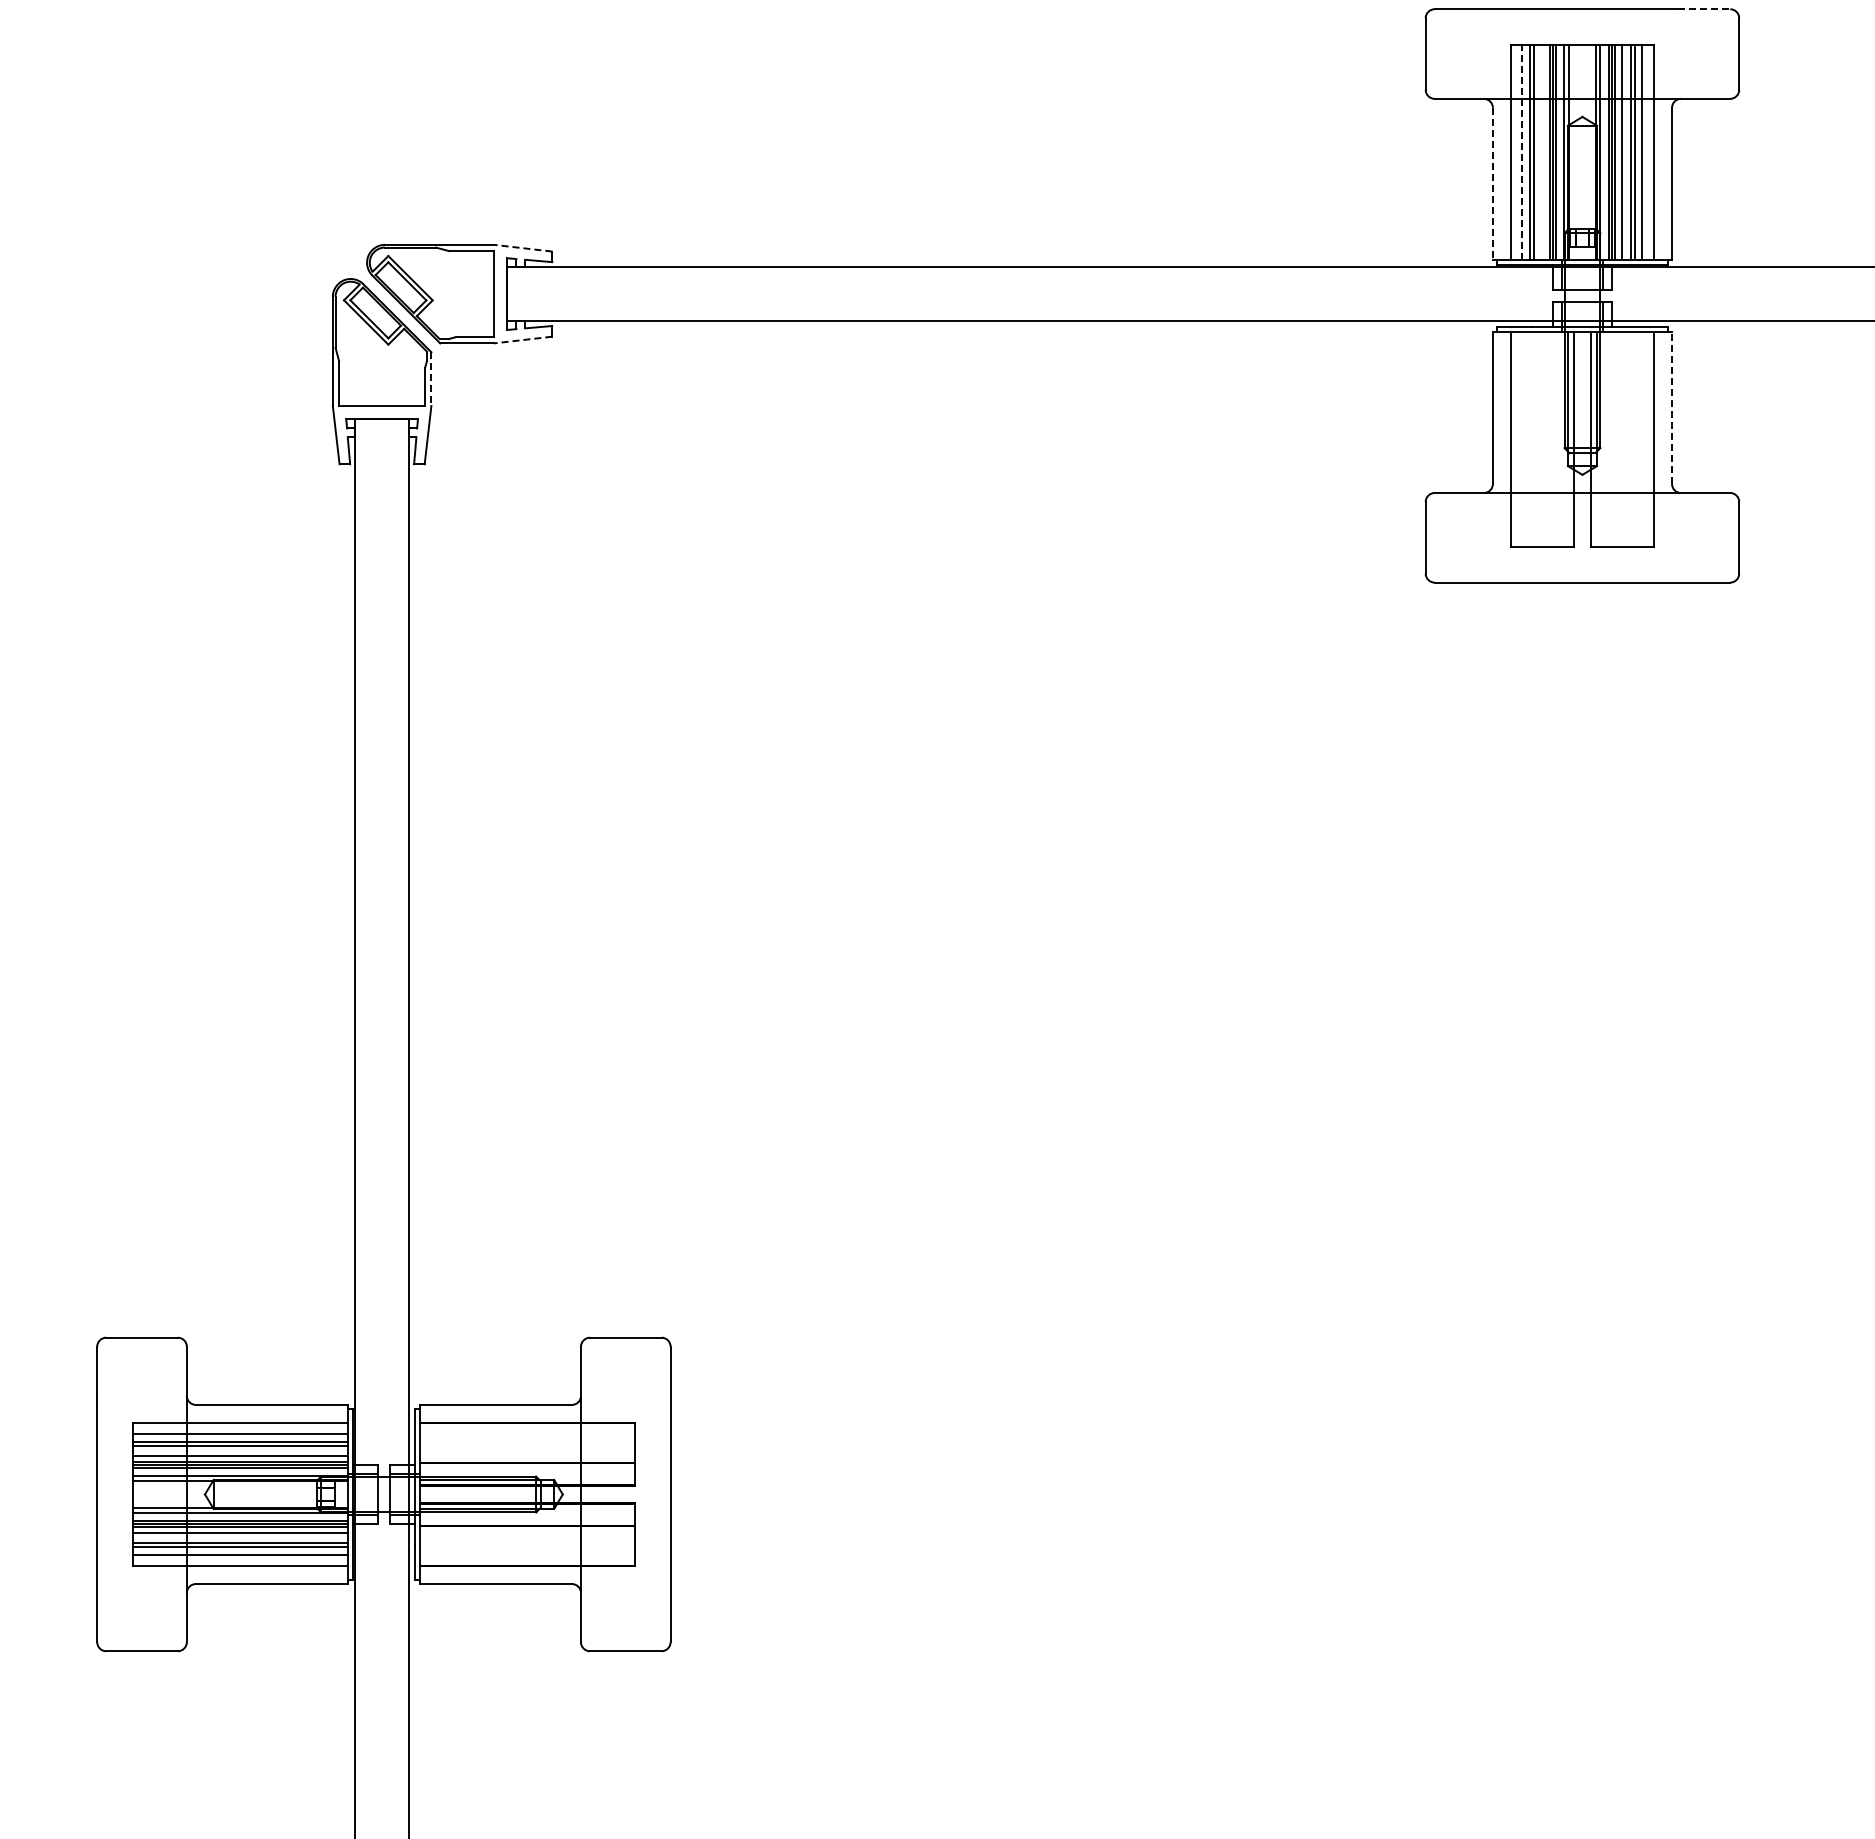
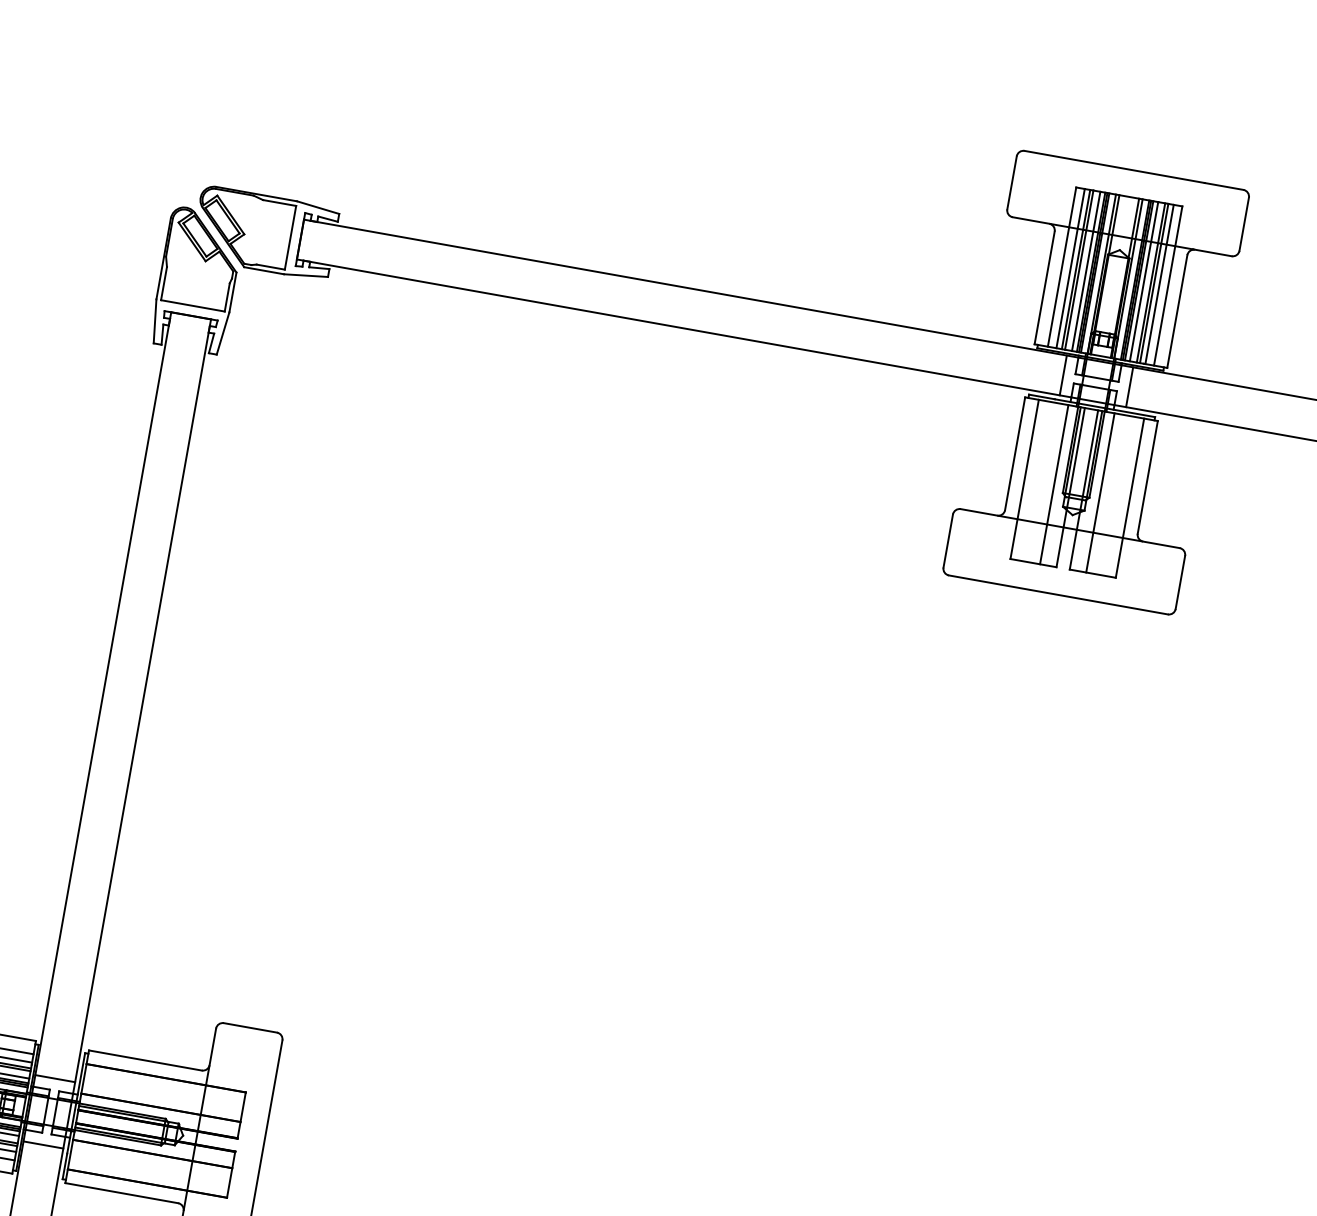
line: (1704, 9) -> (1224, 186), dashed -> solid
line: (1522, 152) -> (1070, 268), dashed -> solid
line: (1543, 152) -> (1086, 271), added
line: (1492, 184) -> (1044, 288), dashed -> solid
line: (522, 248) -> (317, 207), dashed -> solid
line: (1537, 294) -> (1063, 375), added
line: (1627, 294) -> (1129, 387), added
line: (522, 340) -> (305, 275), dashed -> solid
line: (431, 379) -> (232, 292), dashed -> solid
line: (1672, 407) -> (1148, 477), dashed -> solid
line: (1551, 438) -> (1054, 484), added
line: (1613, 438) -> (1100, 492), added
line: (382, 1449) -> (55, 1078), added
line: (382, 1539) -> (43, 1145), added

